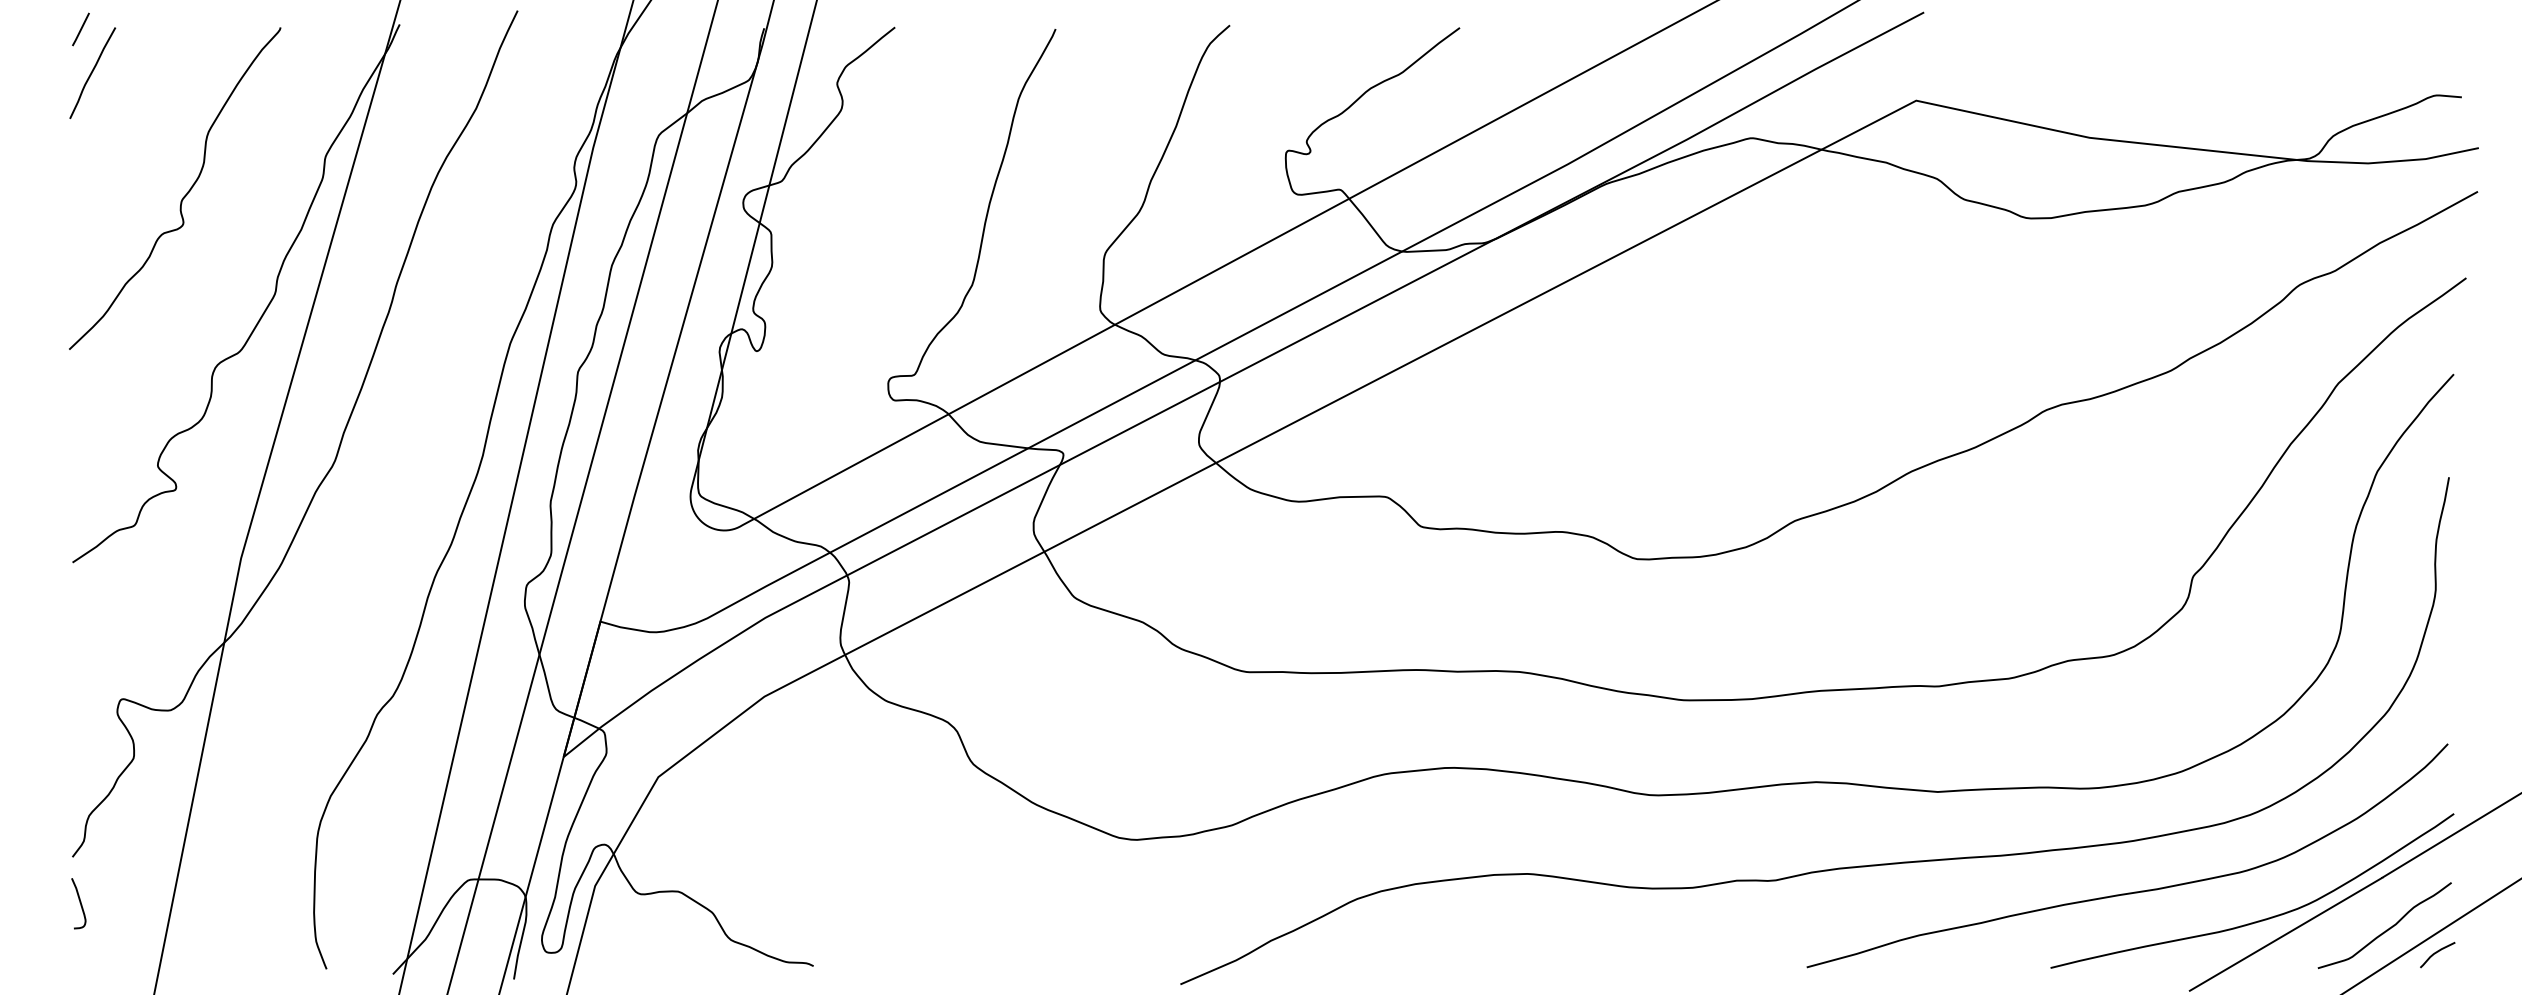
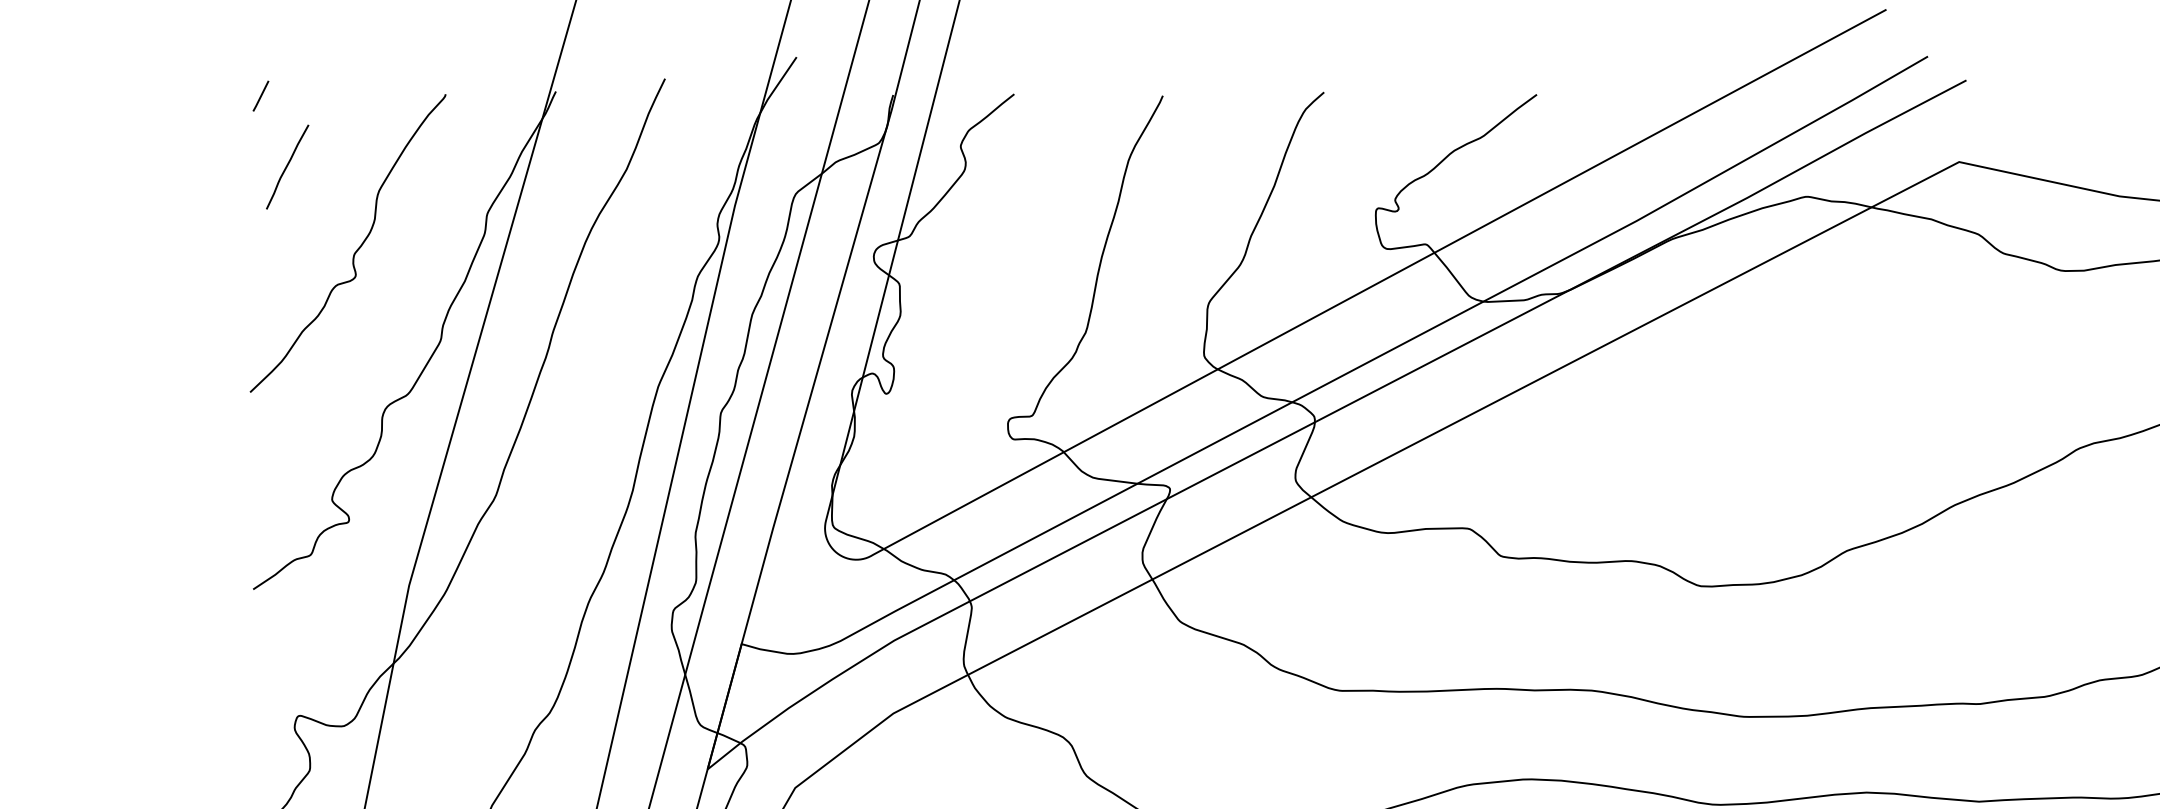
curve: (92, 72) -> (287, 166), moved

